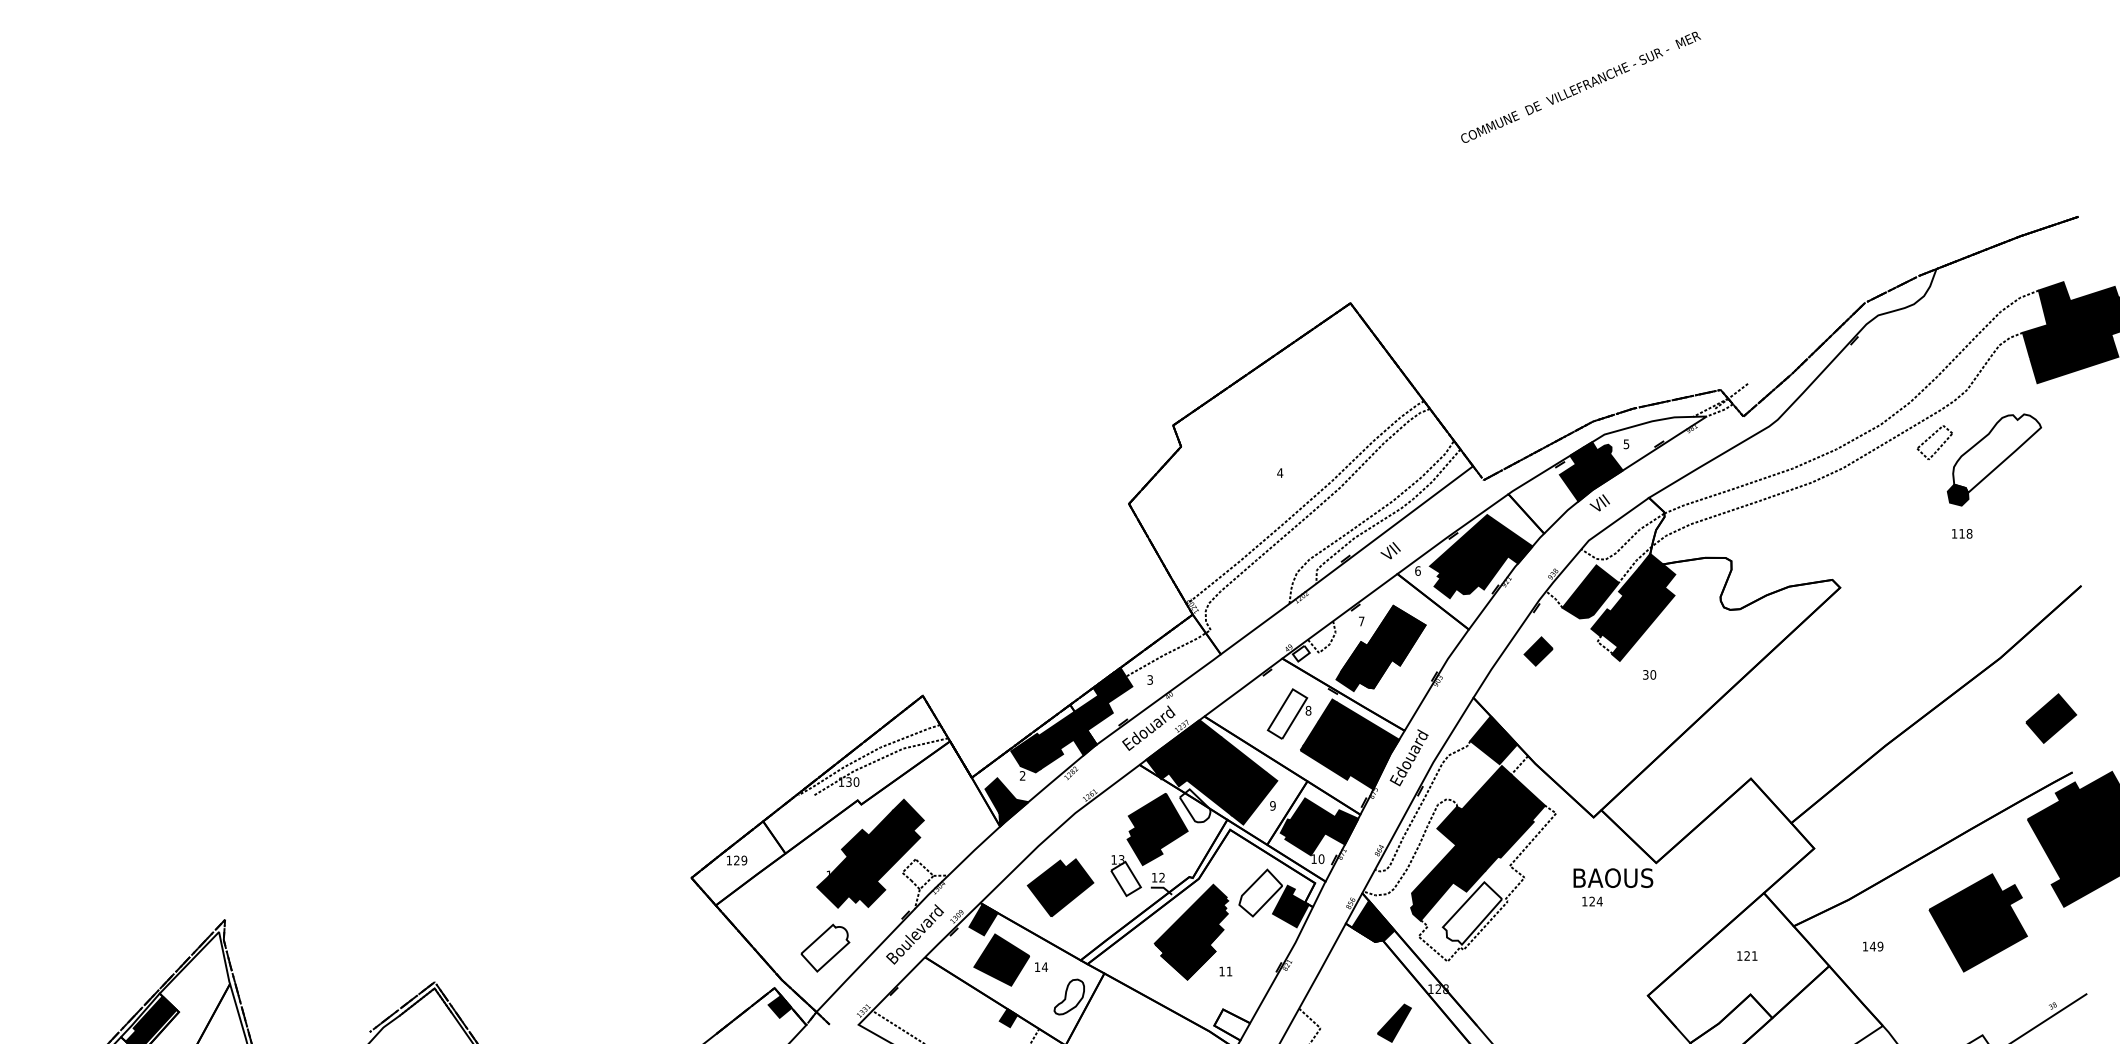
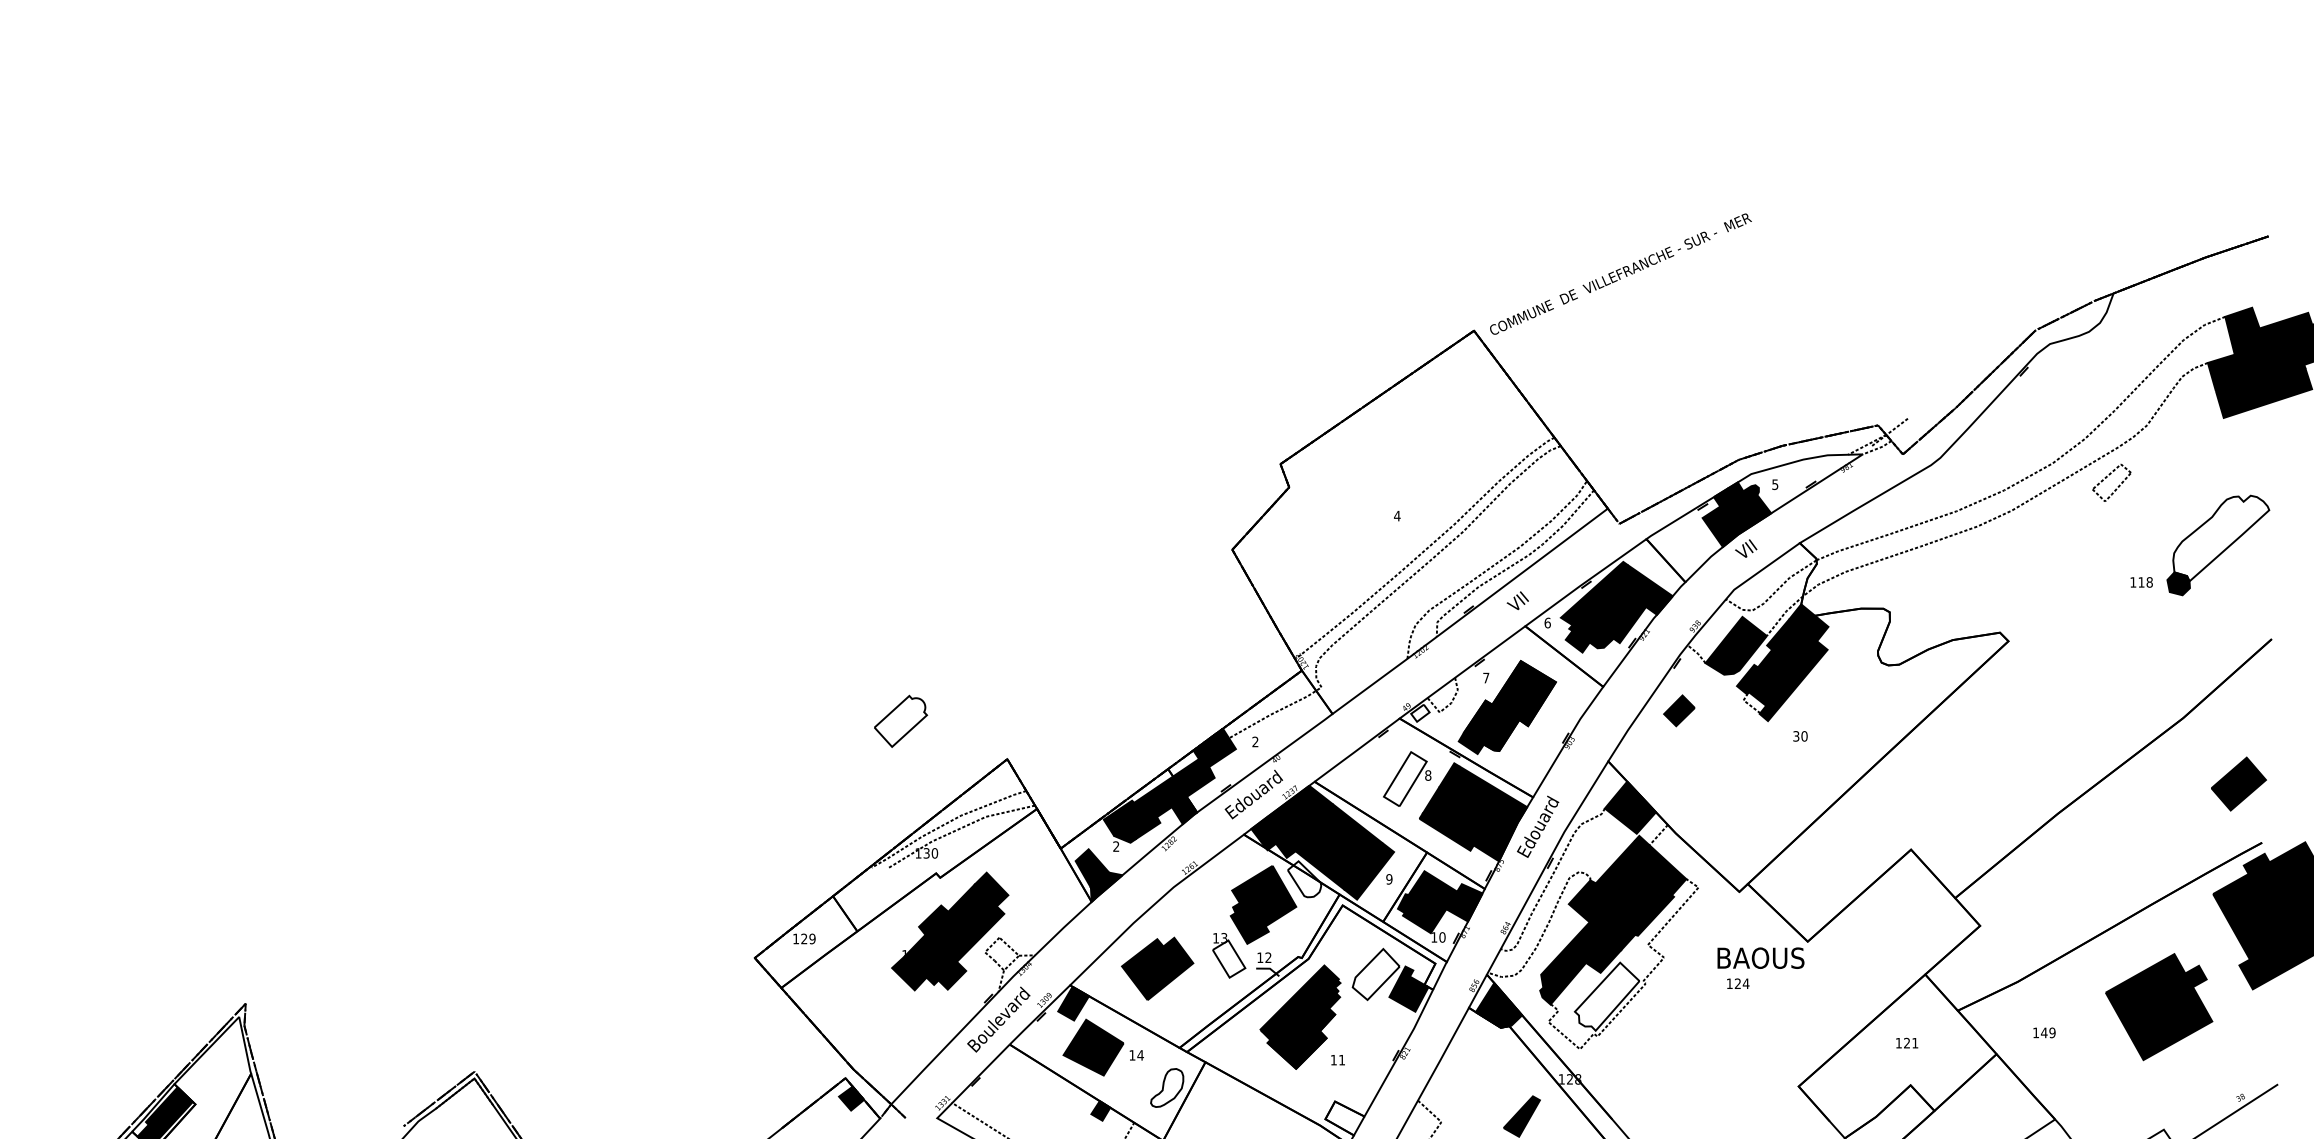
text: (1580, 86) -> (1620, 273), moved
part: (1994, 459) -> (2218, 544), moved
text: (1149, 679) -> (1254, 741), 3 -> 2
part: (825, 947) -> (901, 720), moved

